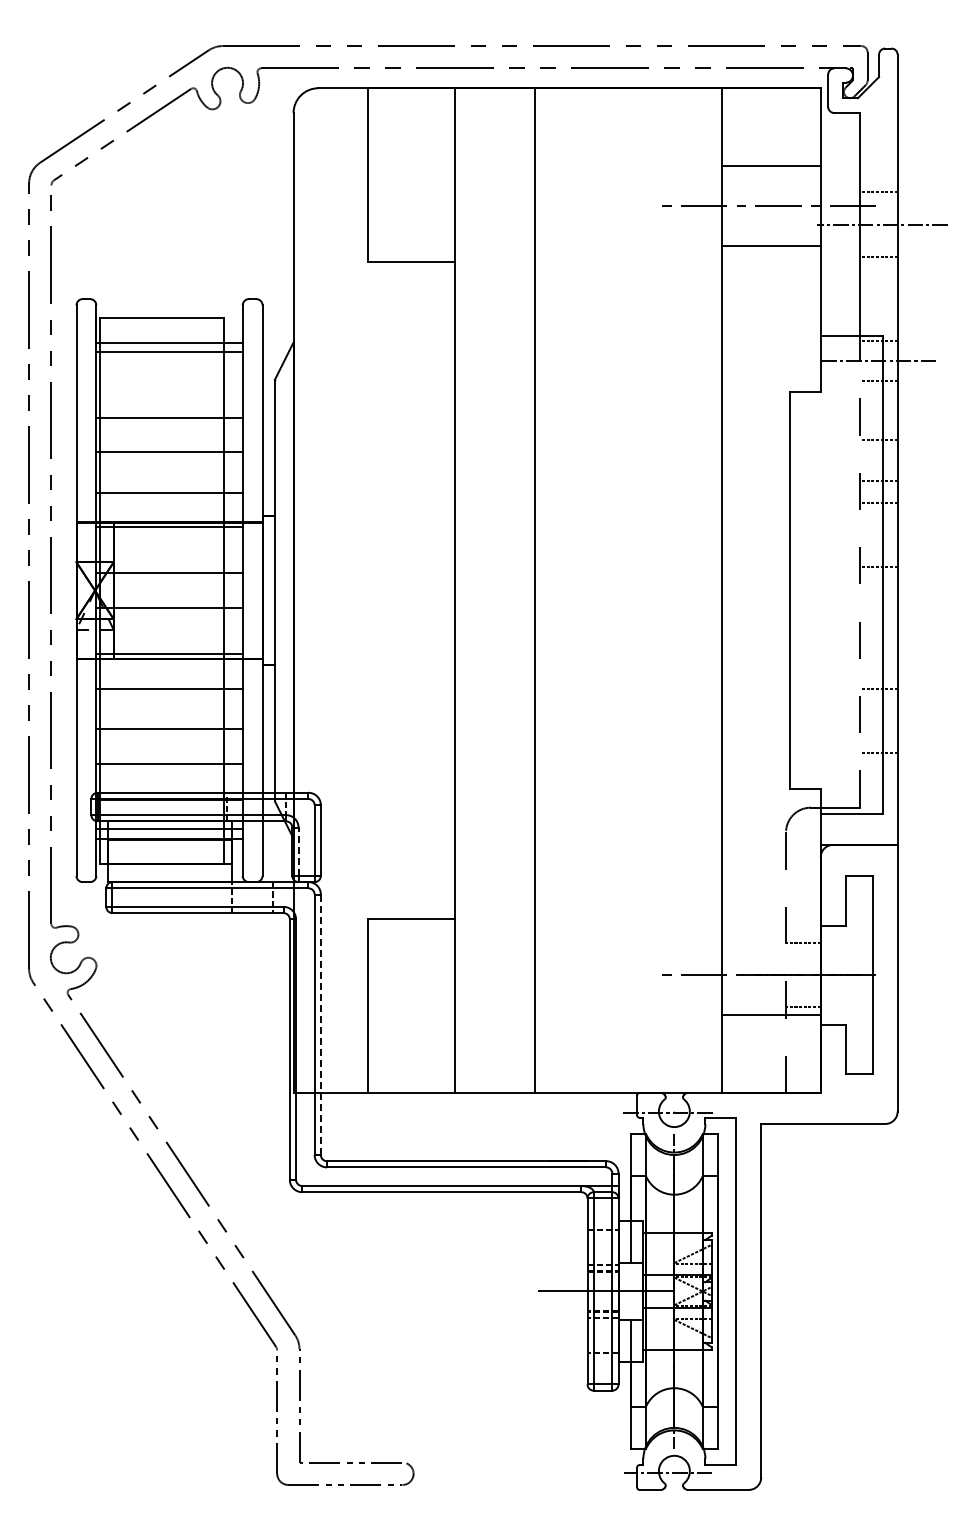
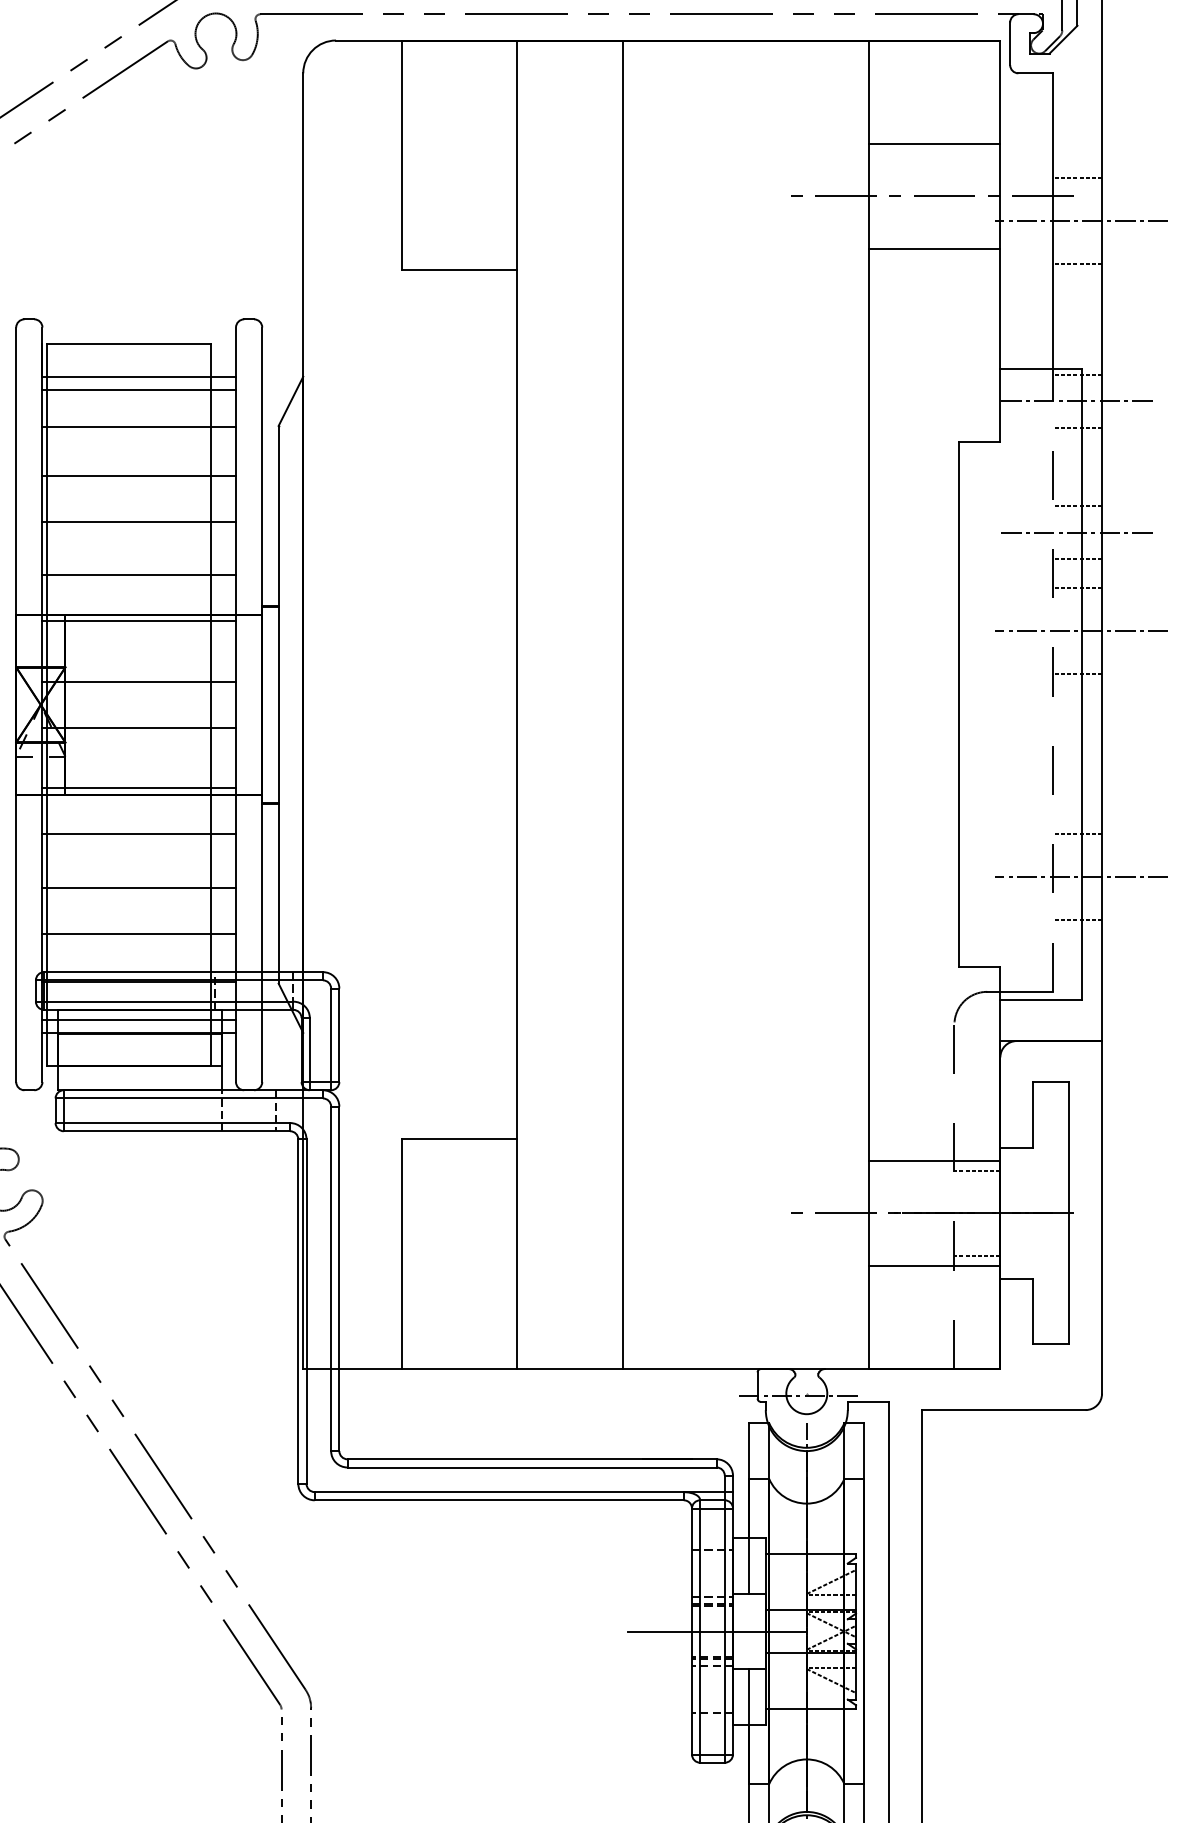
line: (169, 380) -> (139, 426), added
line: (877, 460) -> (1075, 532), added
line: (881, 534) -> (1080, 630), added
line: (881, 720) -> (1080, 876), added
line: (298, 851) -> (309, 1049), dashed -> solid
line: (770, 935) -> (933, 1160), added
line: (320, 1024) -> (338, 1278), dashed -> solid

